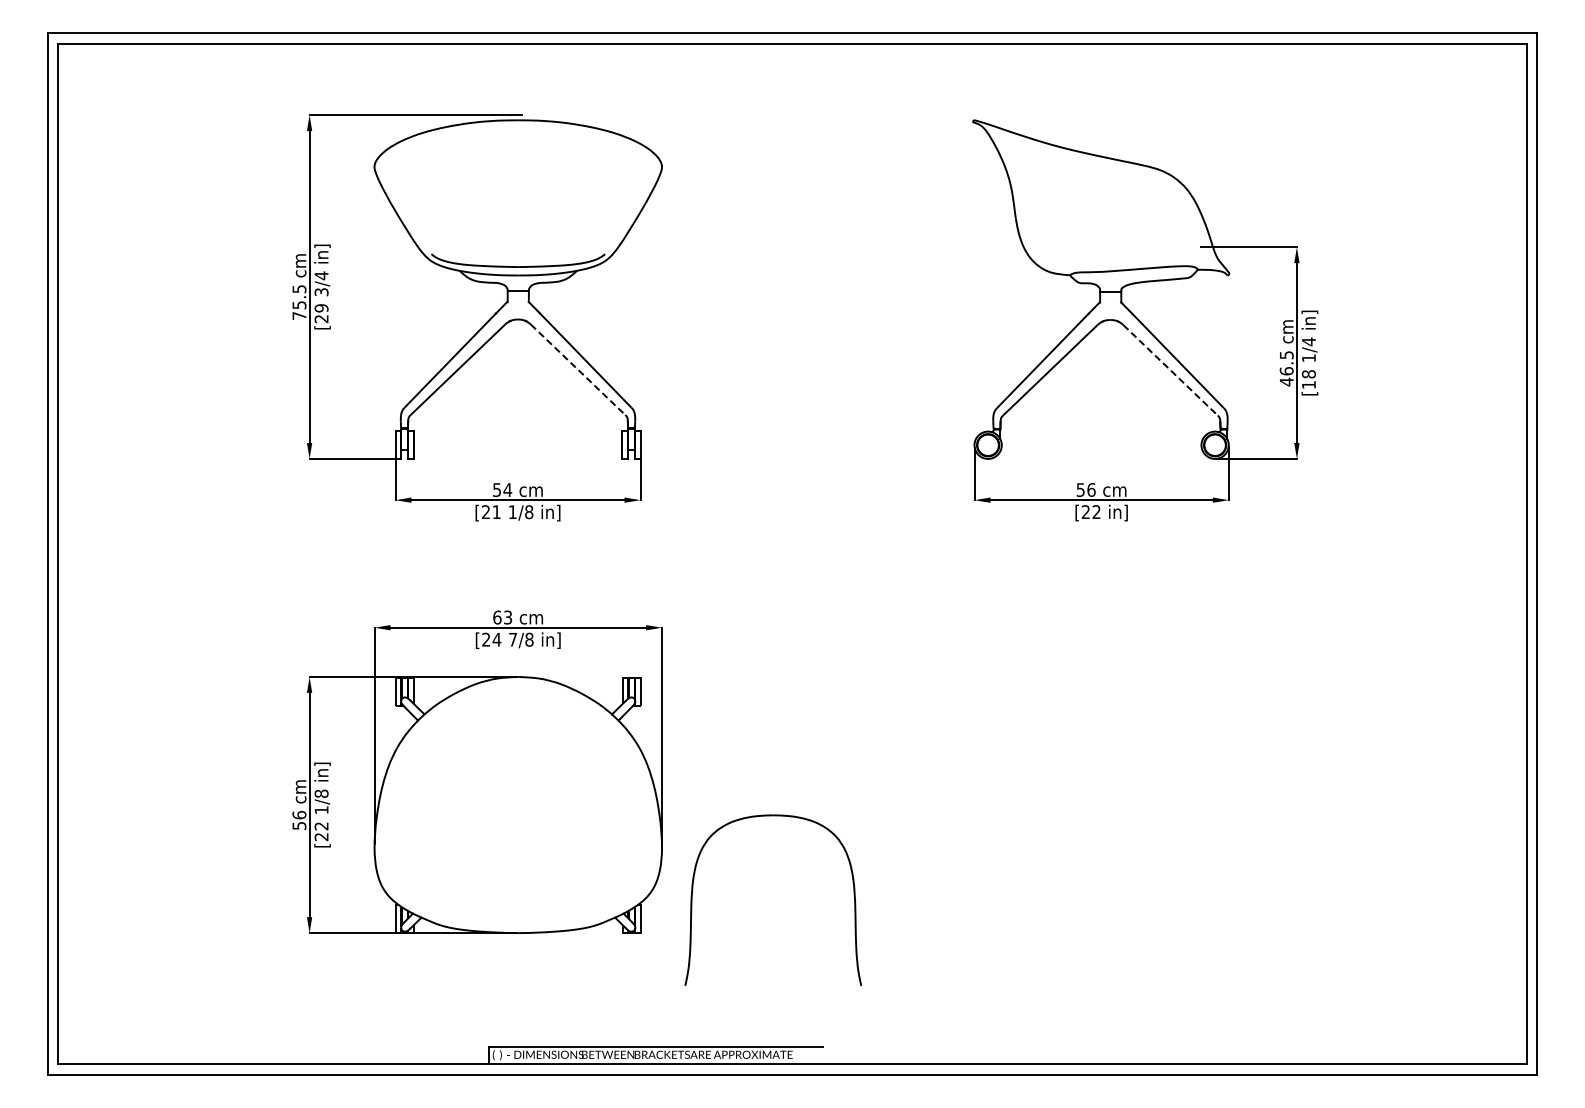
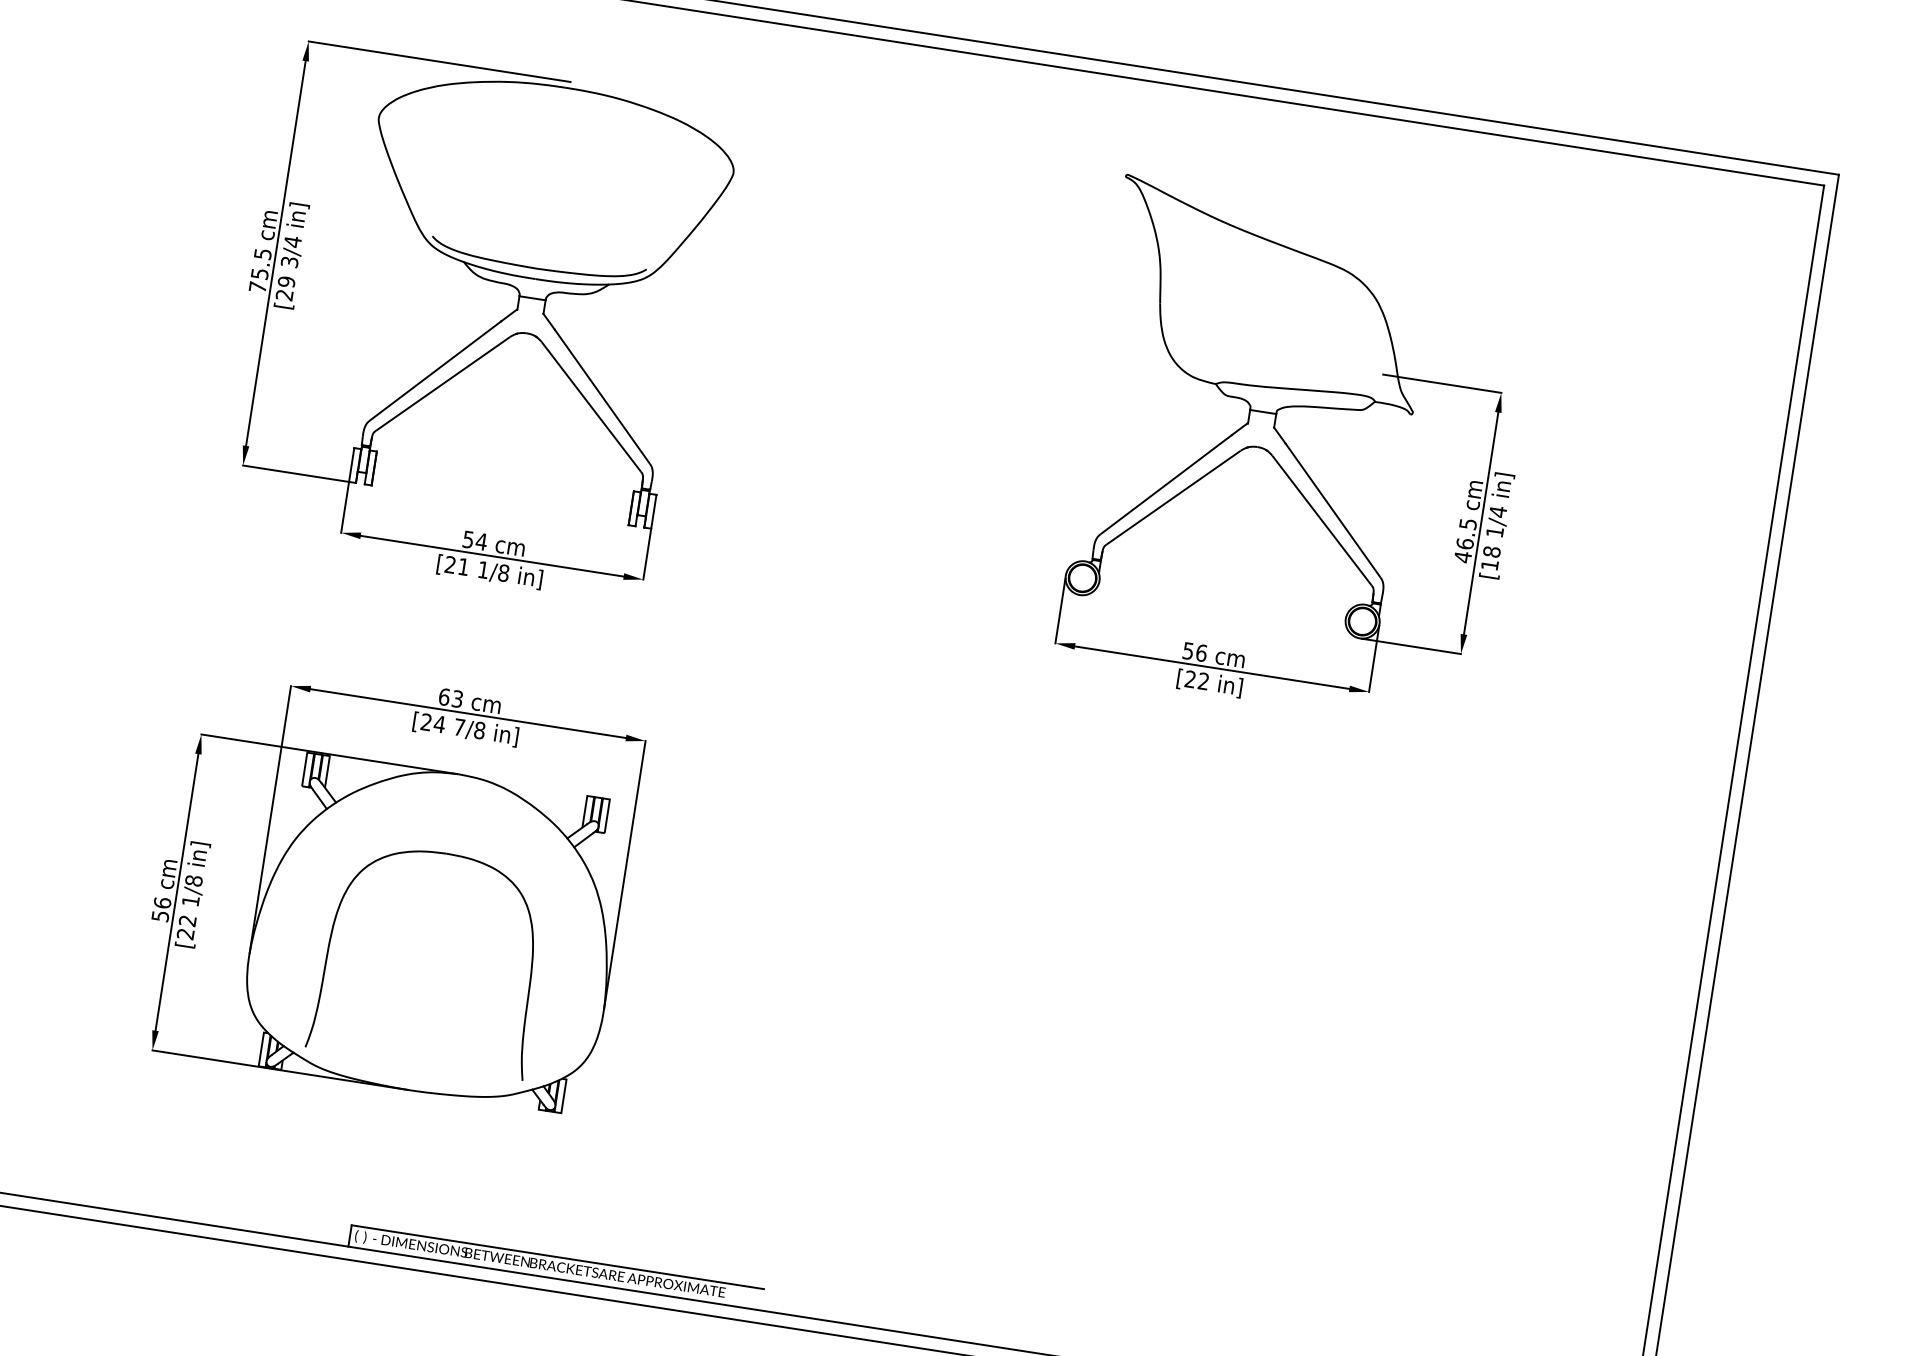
line: (578, 370) -> (591, 407), dashed -> solid
line: (1171, 370) -> (1323, 521), dashed -> solid
part: (853, 895) -> (530, 967), moved

